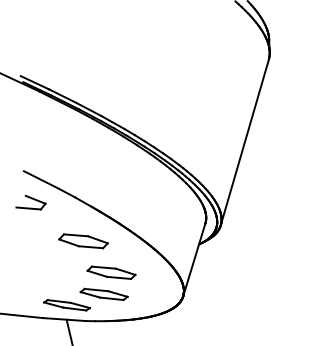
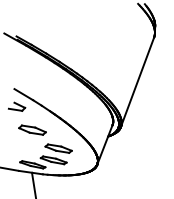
part: (83, 240) -> (32, 129), moved

